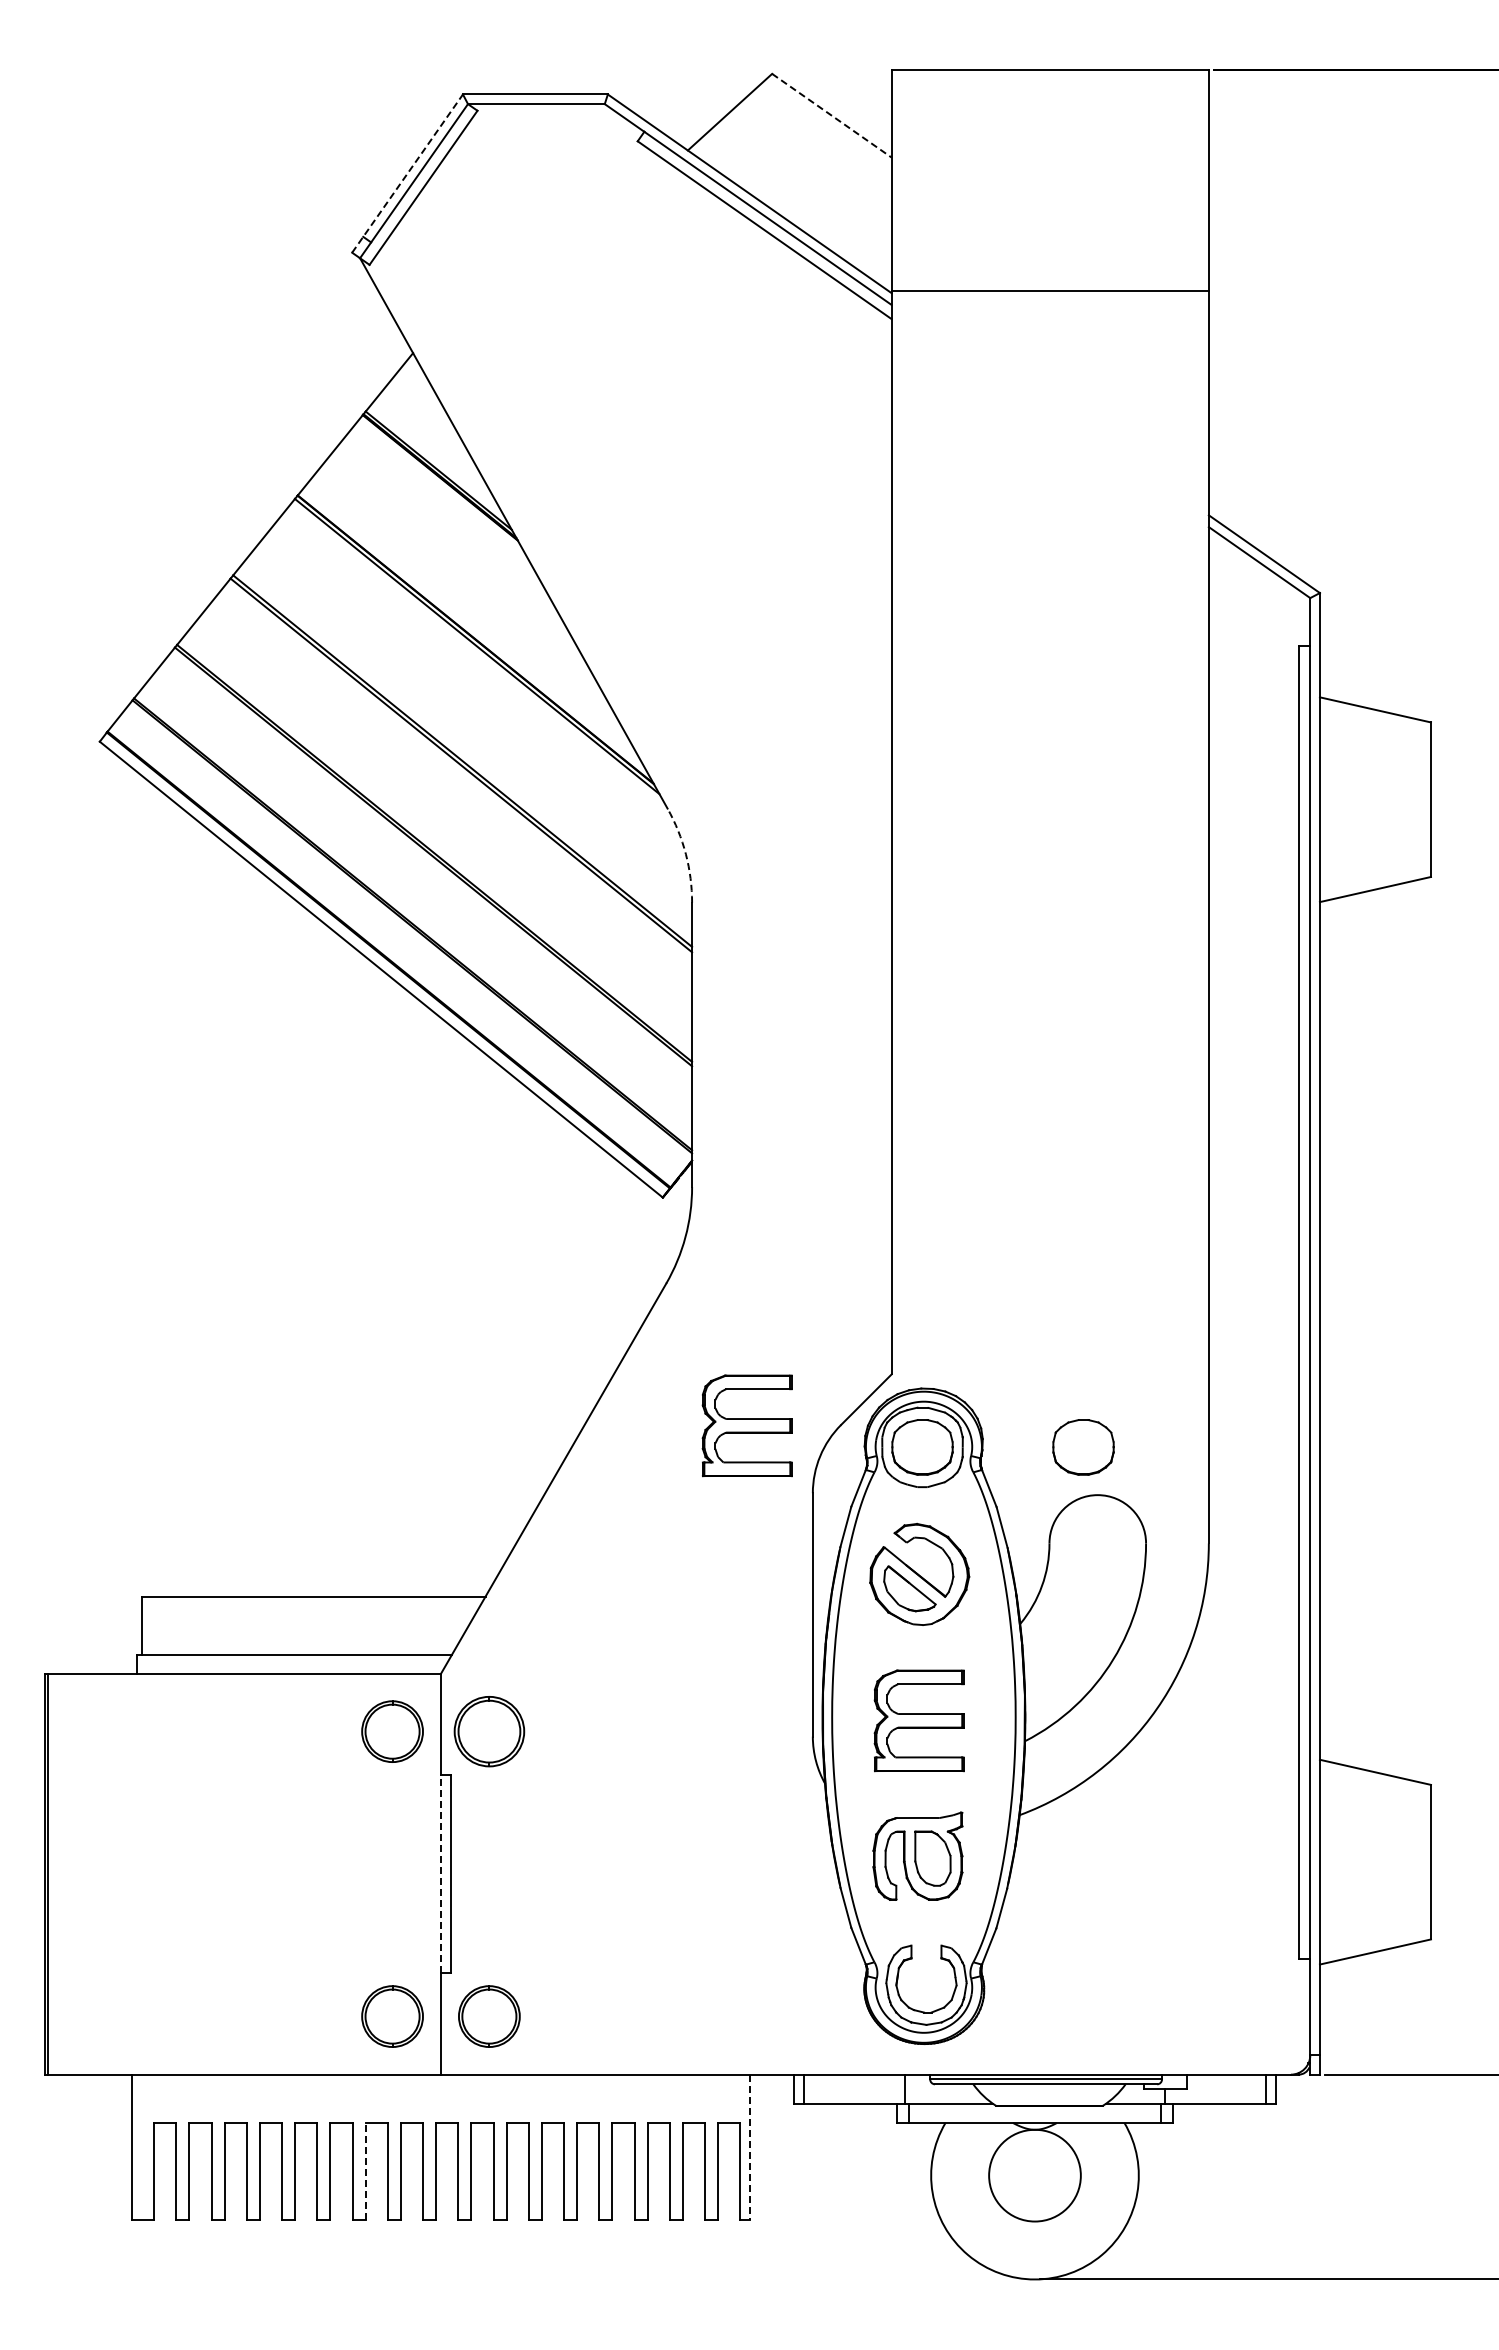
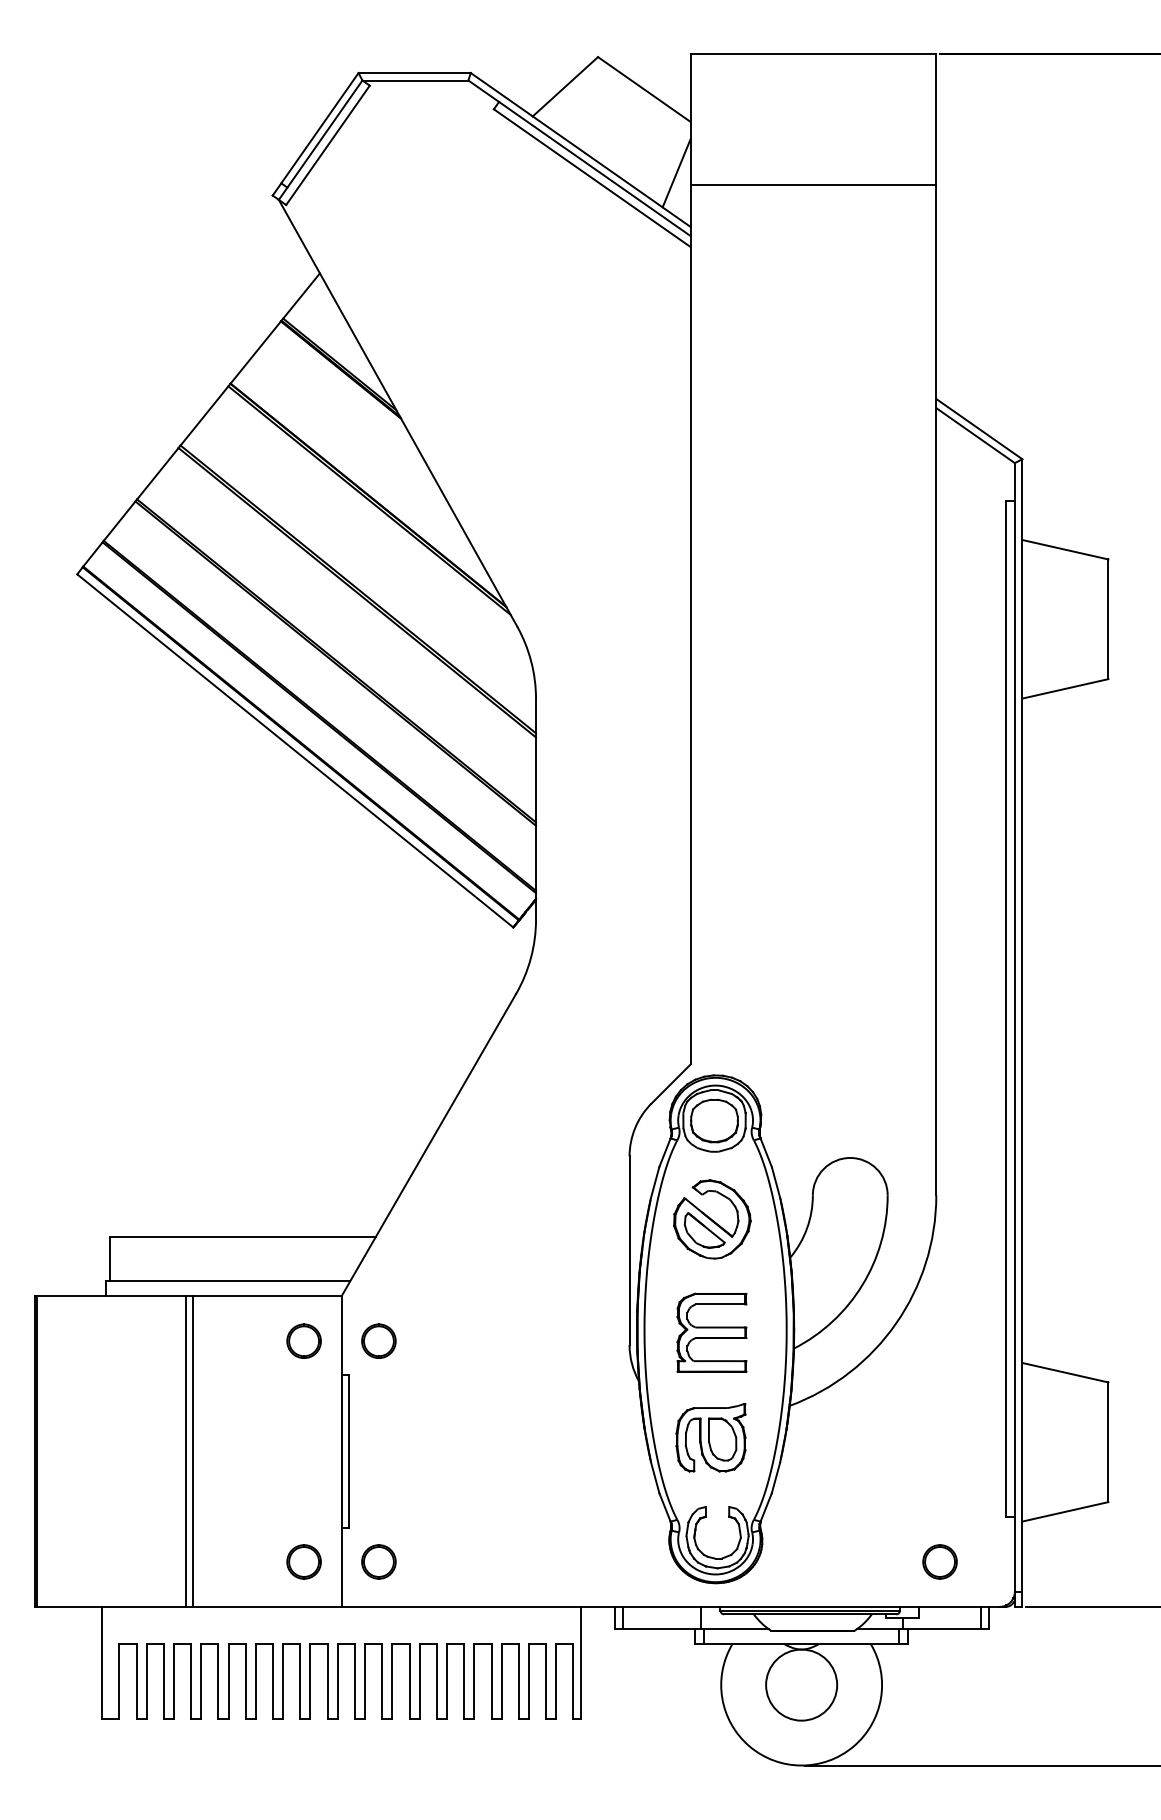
line: (831, 115) -> (644, 89), dashed -> solid
line: (407, 173) -> (315, 134), dashed -> solid
line: (873, 223) -> (676, 172), added
line: (1049, 290) -> (812, 185), moved
arc: (685, 854) -> (530, 661), dashed -> solid
part: (746, 1425) -> (578, 1104), removed
part: (1083, 1447) -> (839, 1121), removed
part: (392, 1731) -> (303, 1341), size x0.71
part: (488, 1731) -> (378, 1341), size x0.62
line: (240, 1873) -> (186, 1451), added
line: (248, 1873) -> (192, 1451), added
line: (440, 1873) -> (341, 1451), dashed -> solid
part: (392, 2016) -> (303, 1561), size x0.71
part: (488, 2016) -> (378, 1561), size x0.71
part: (1213, 2016) -> (939, 1561), added
line: (750, 2147) -> (581, 1663), dashed -> solid
line: (365, 2170) -> (283, 1681), dashed -> solid

